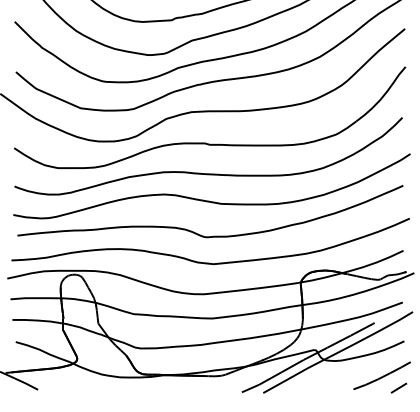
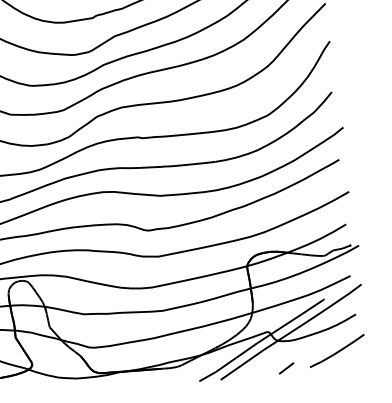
line: (398, 387) -> (286, 367), moved

